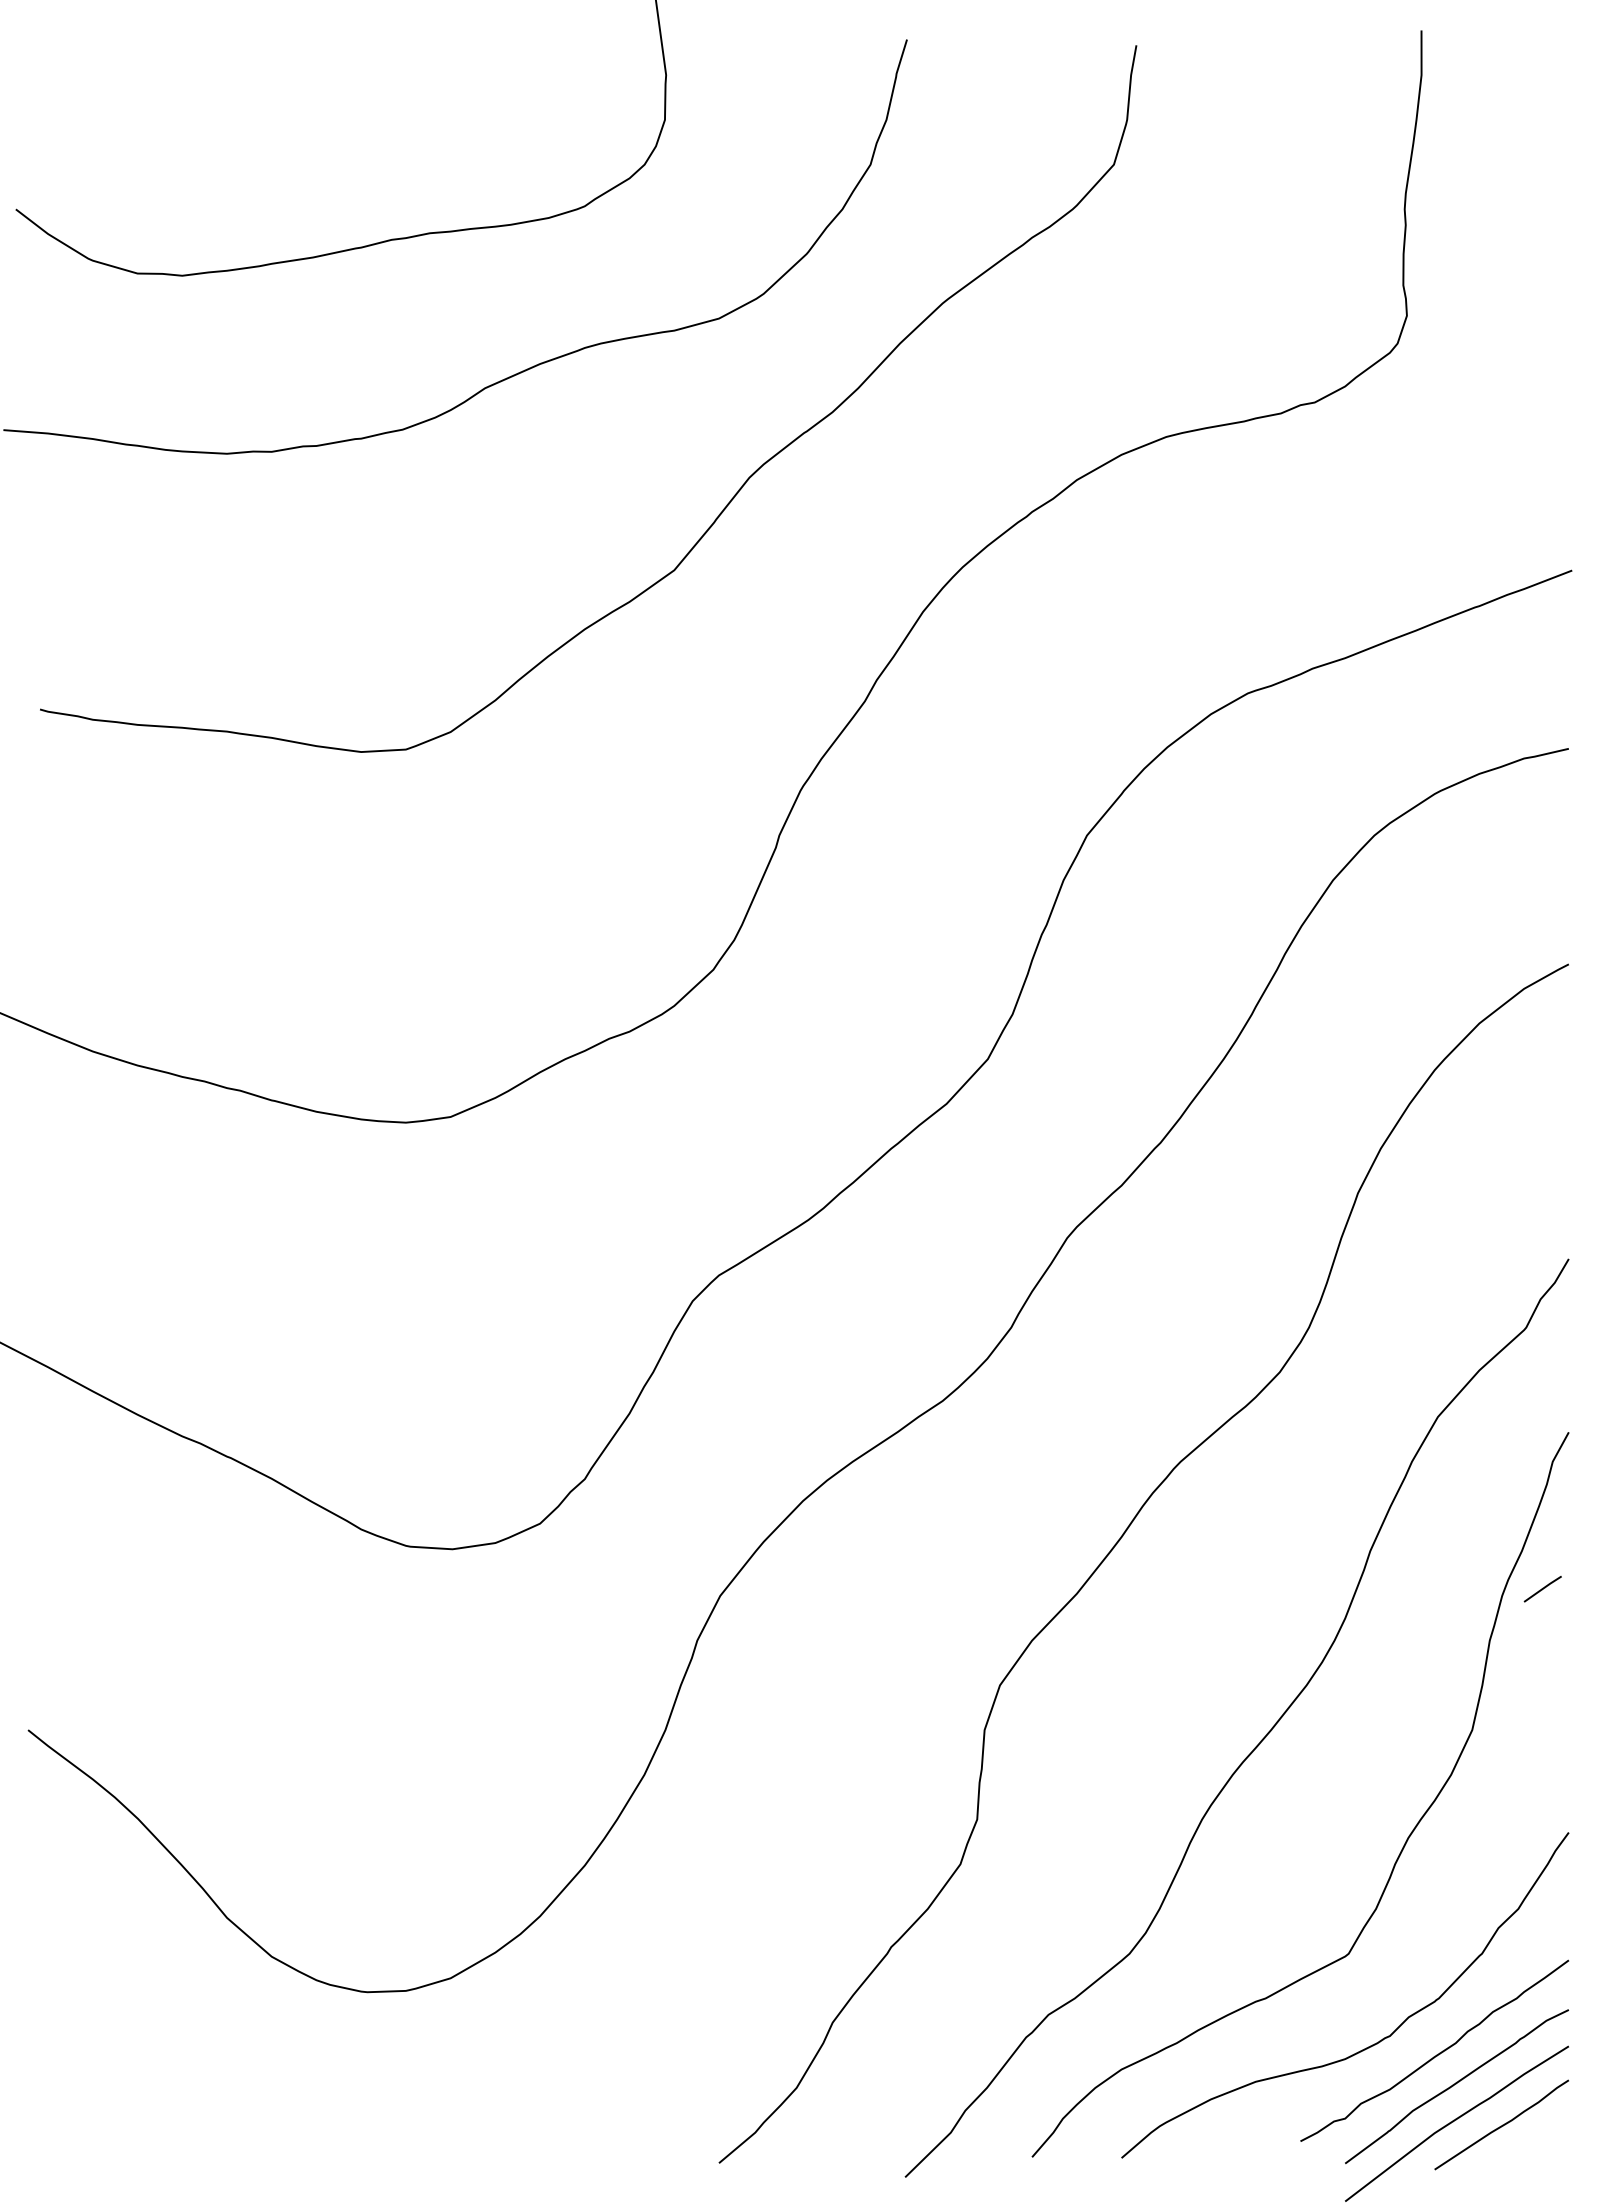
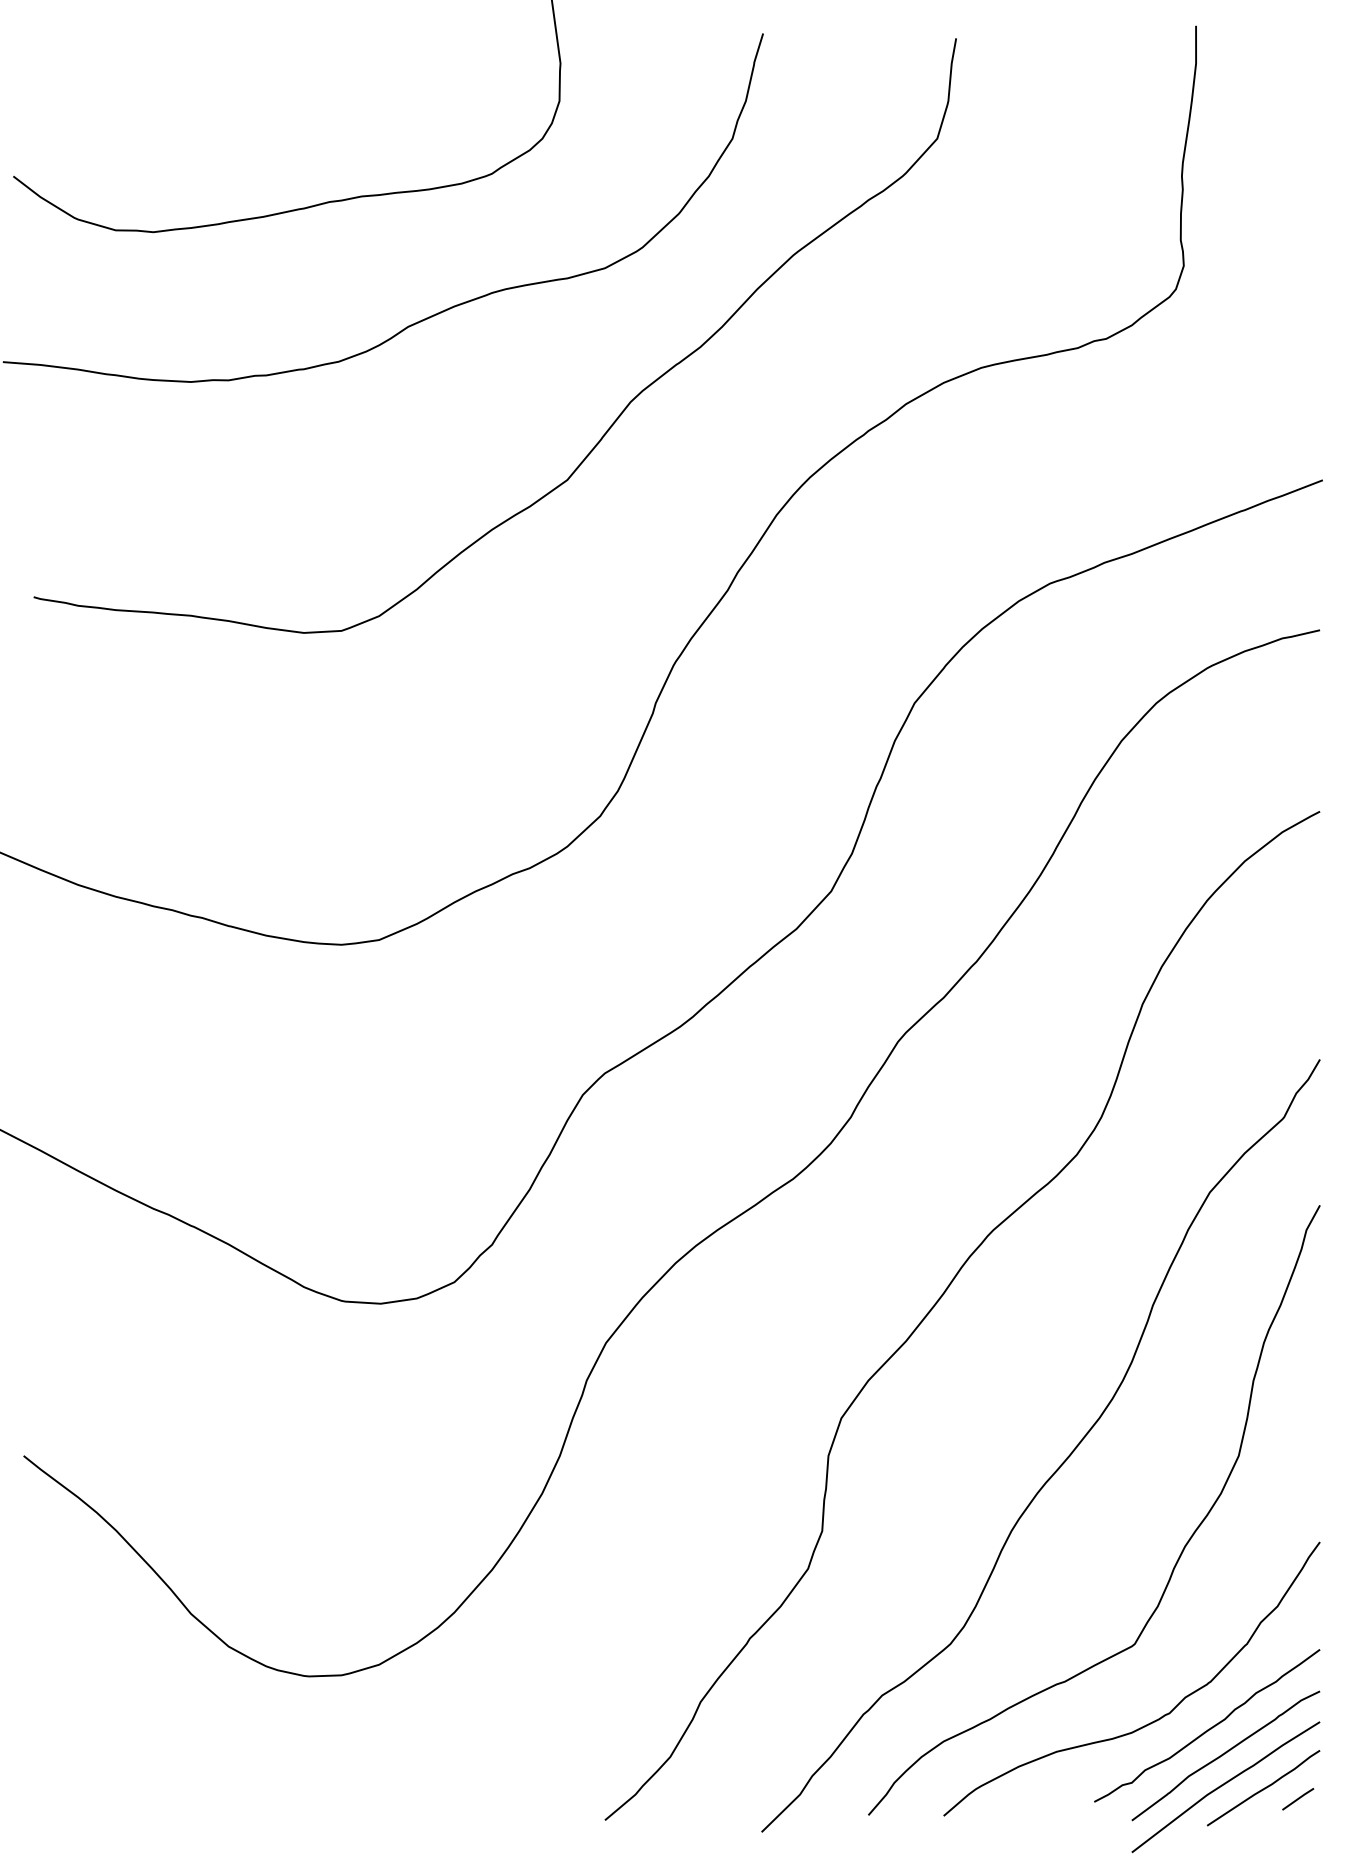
line: (1542, 1589) -> (1297, 1799), moved

